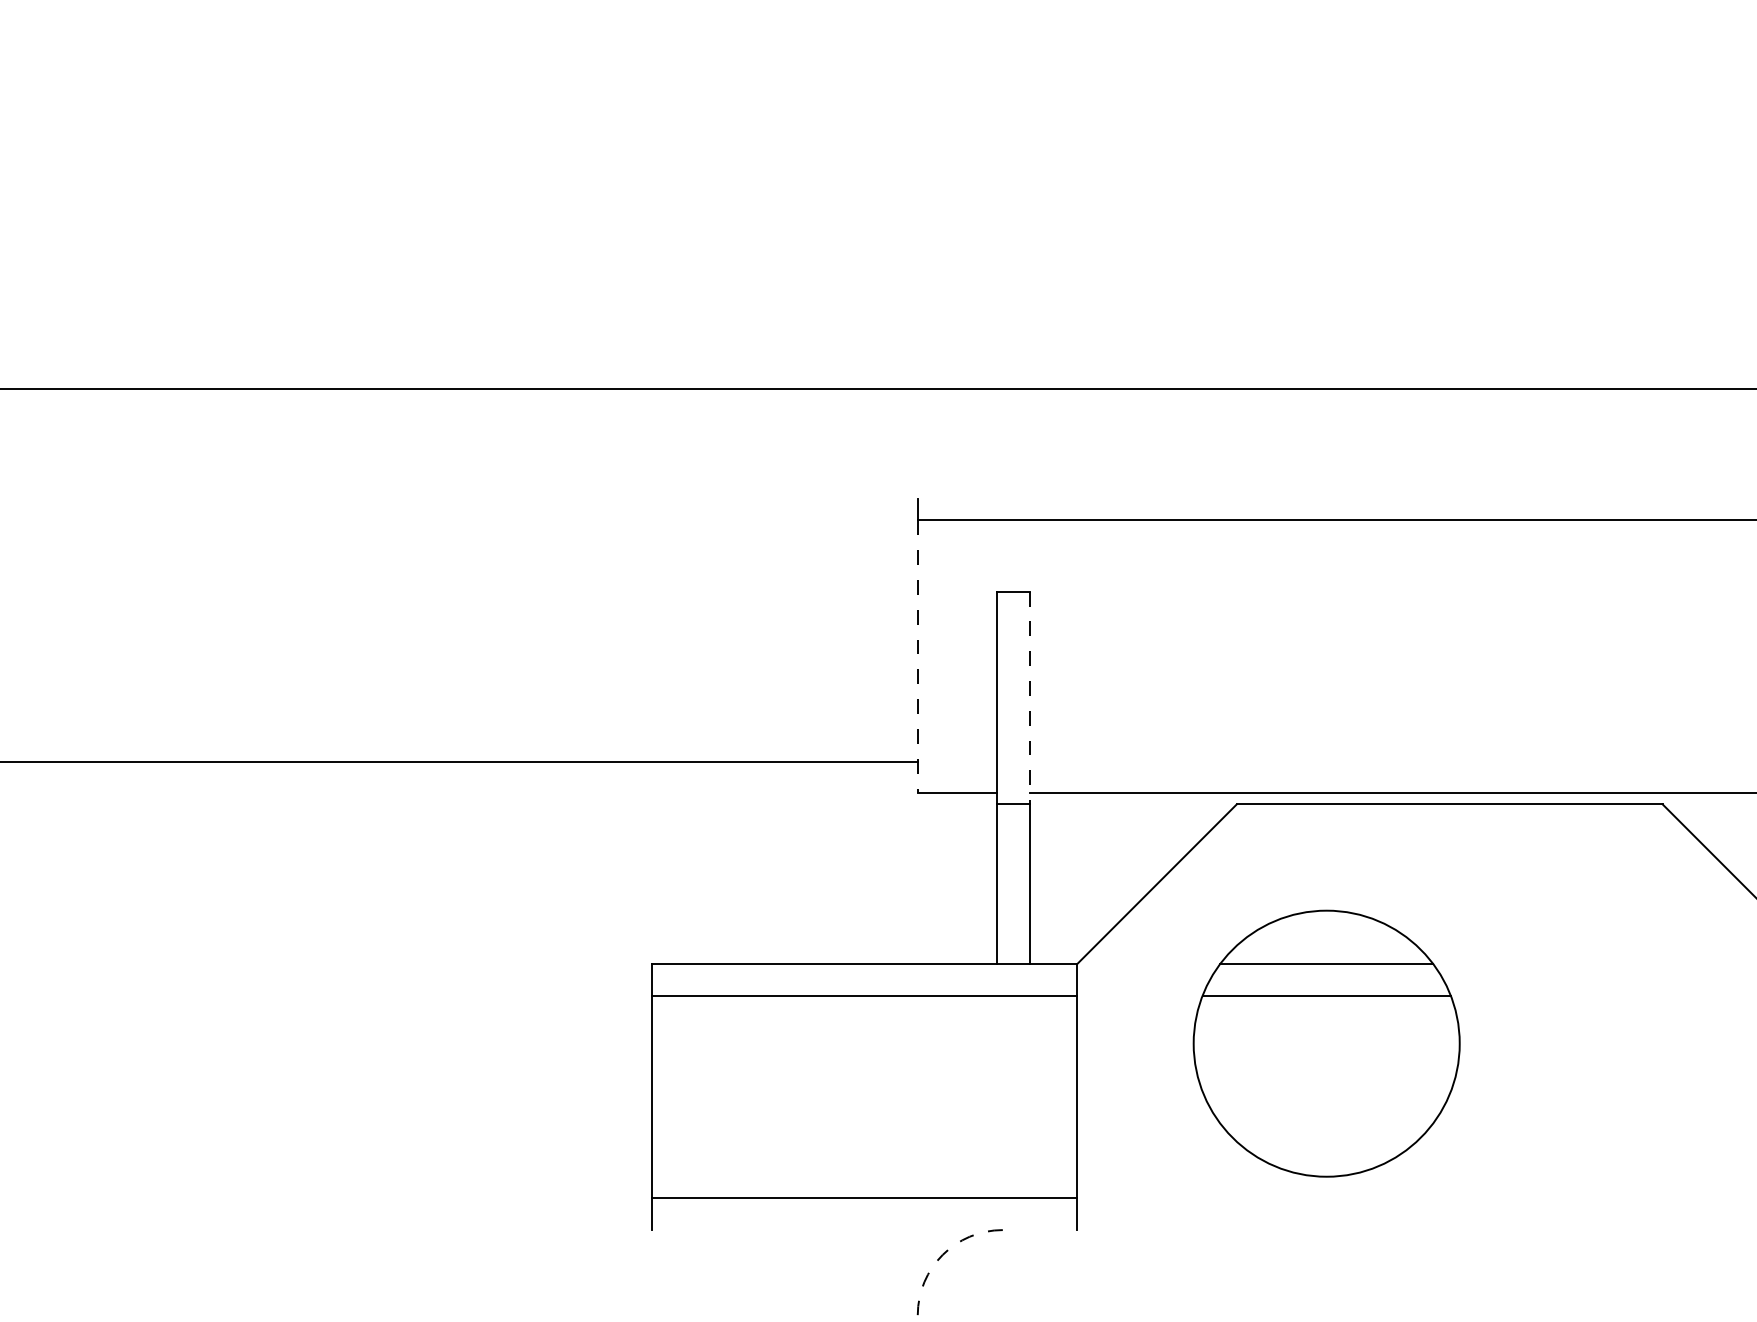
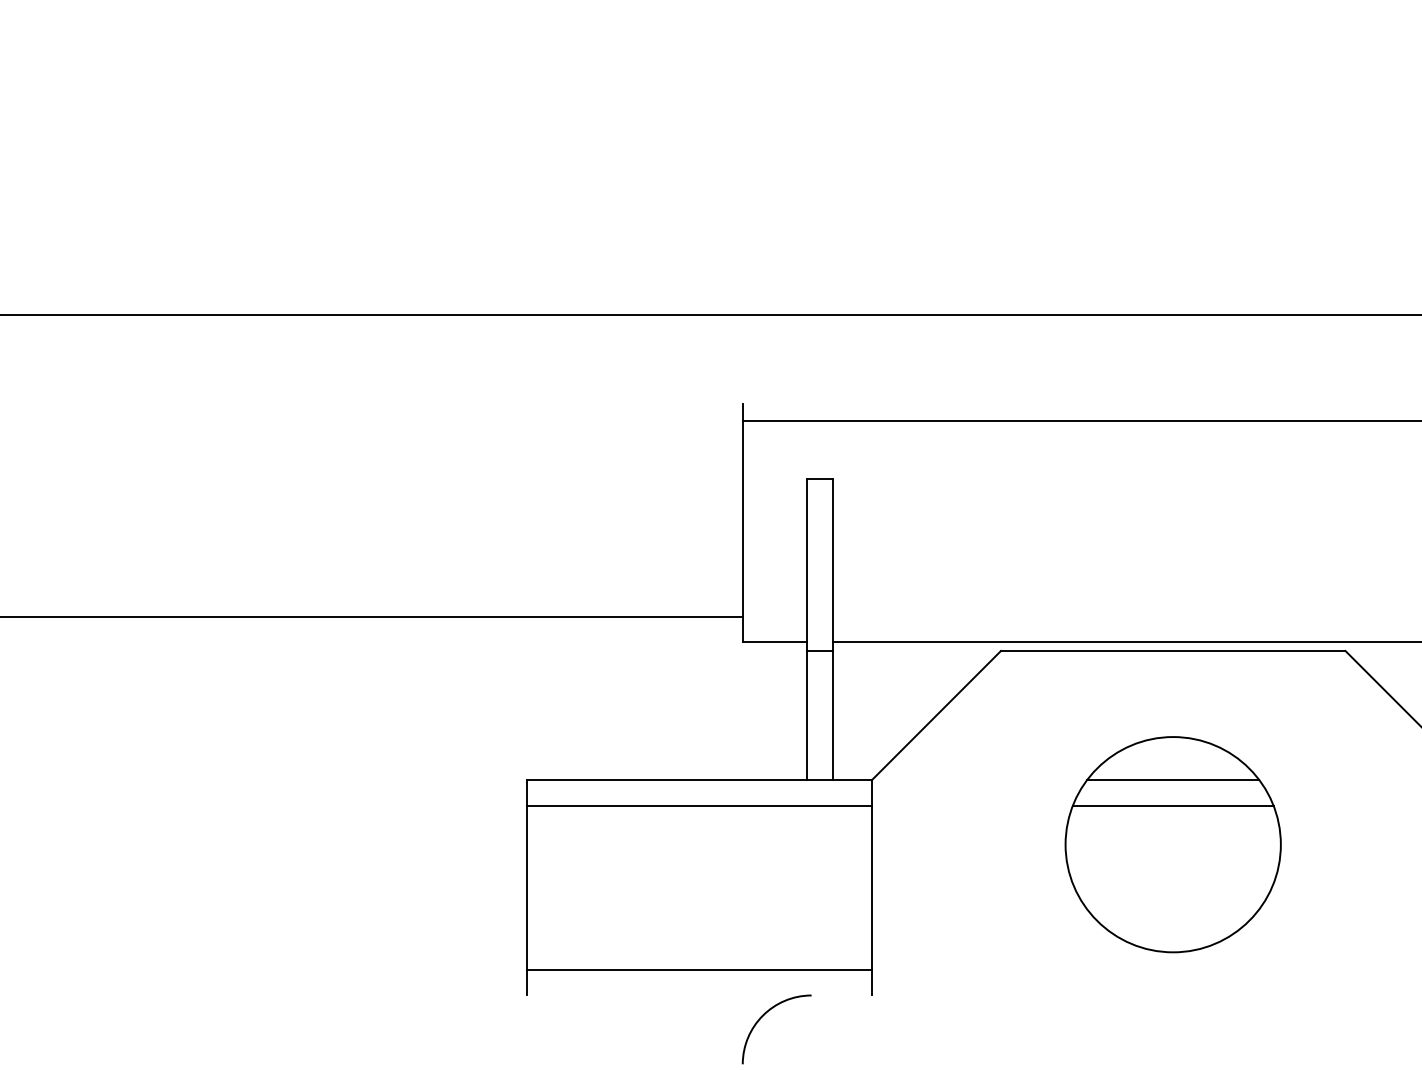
line: (917, 657) -> (742, 532), dashed -> solid
line: (1029, 698) -> (833, 565), dashed -> solid
part: (1326, 1043) -> (1173, 844), moved
arc: (942, 1254) -> (762, 1015), dashed -> solid

